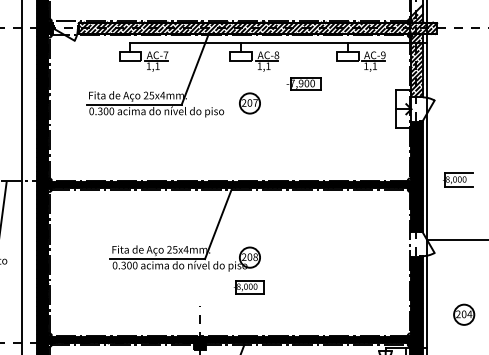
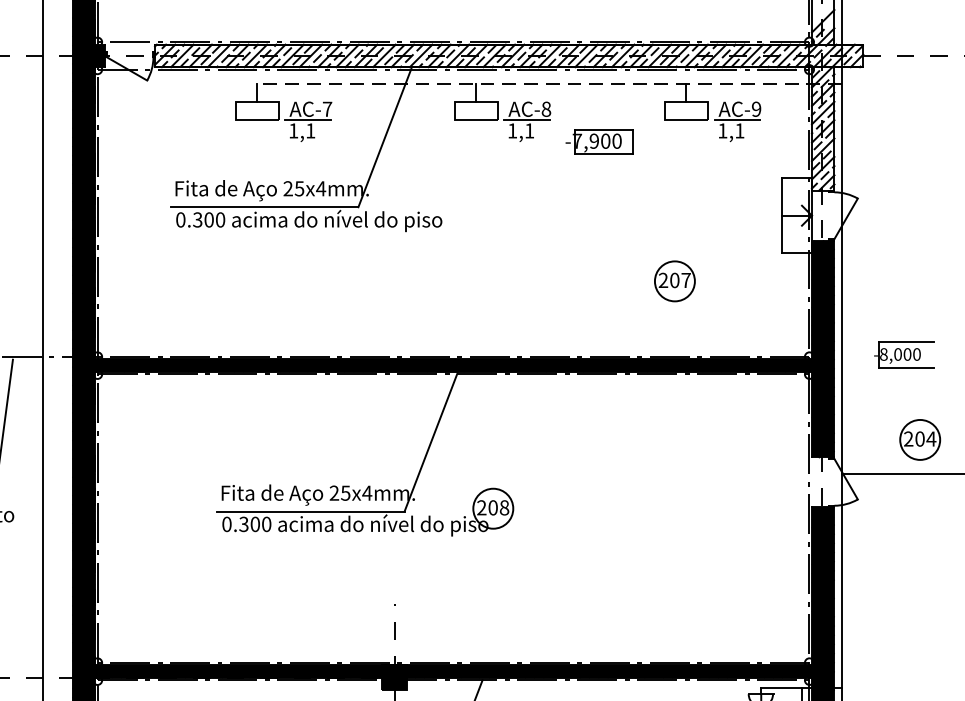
line: (278, 42) -> (549, 83), solid -> dashed
part: (303, 83) -> (598, 141), moved
part: (249, 103) -> (674, 281), moved
part: (249, 287) -> (492, 567), removed
part: (464, 314) -> (920, 439), moved

